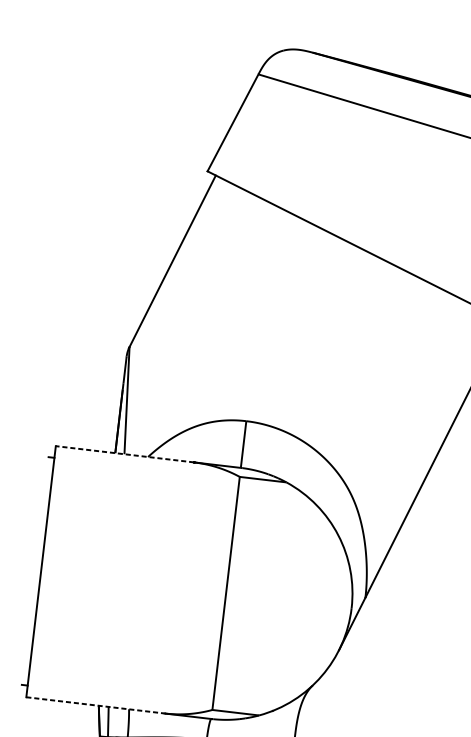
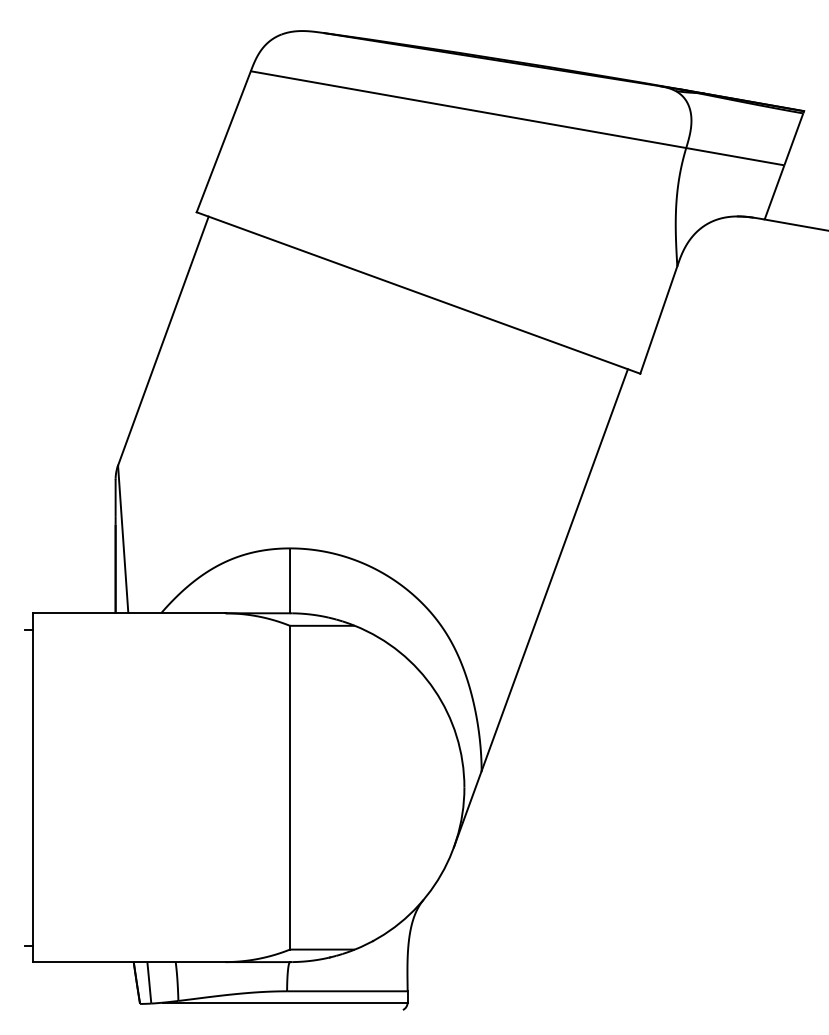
line: (124, 454) -> (128, 613), dashed -> solid
line: (95, 705) -> (129, 962), dashed -> solid

